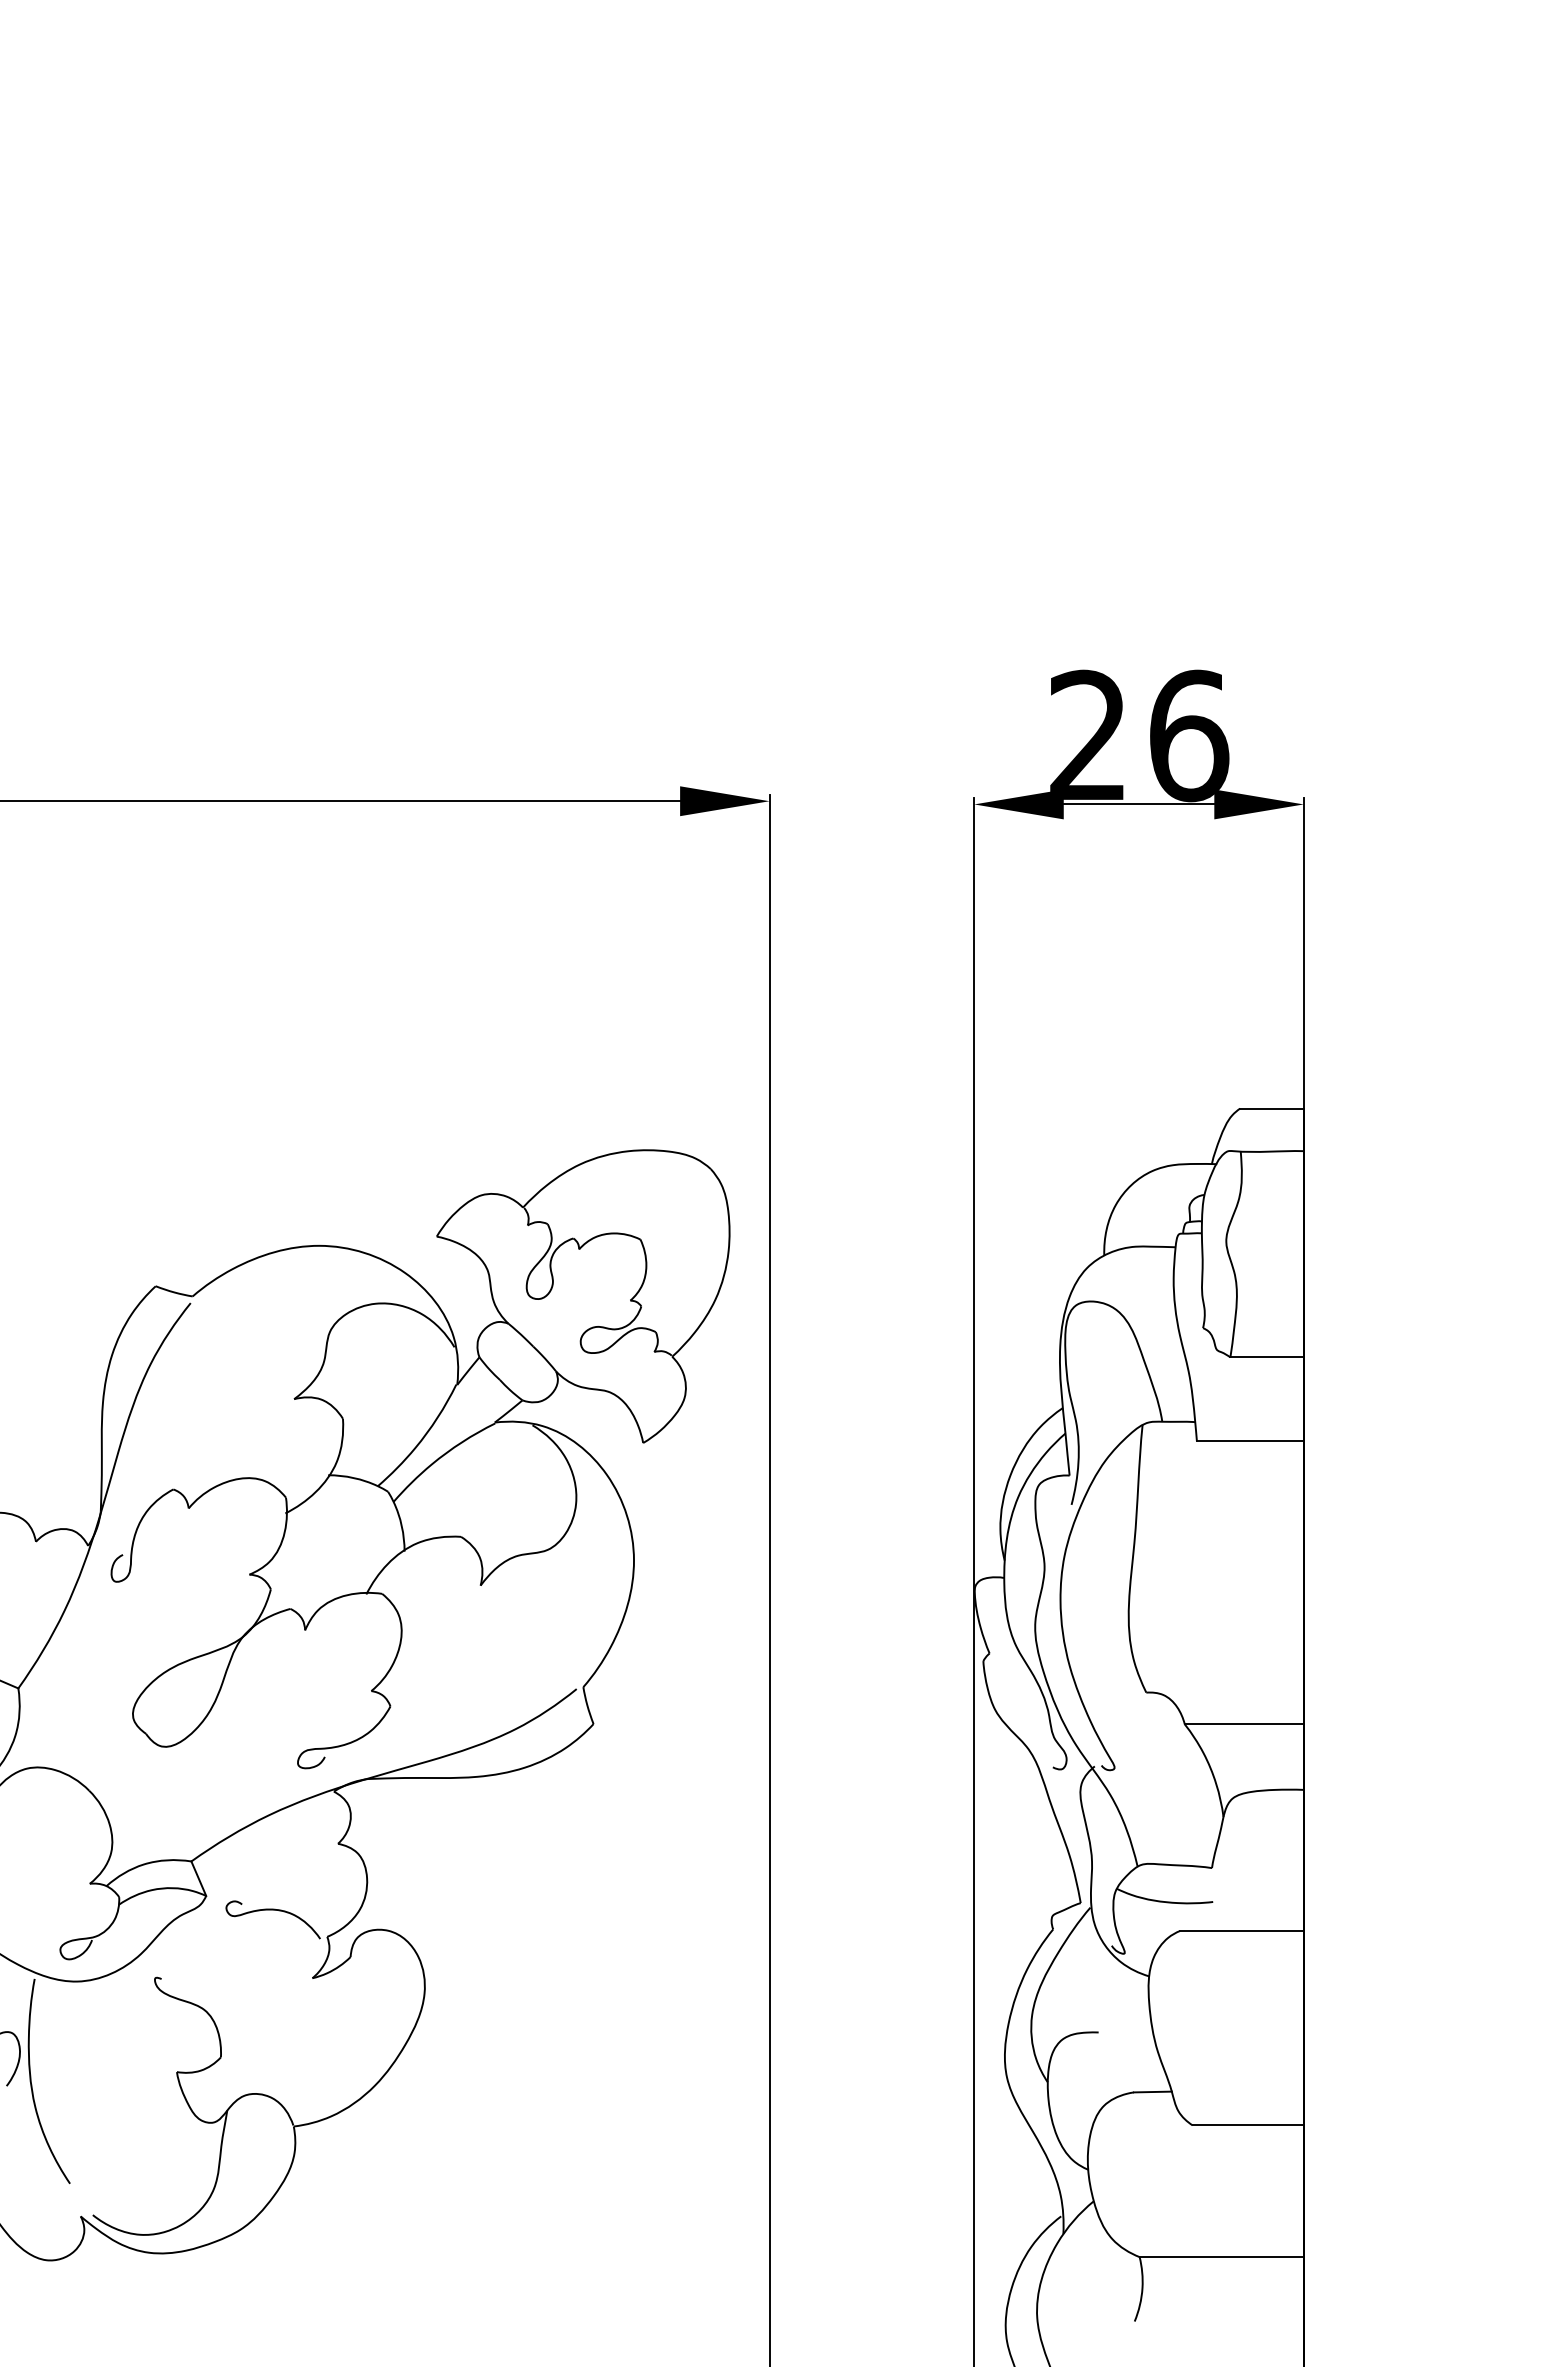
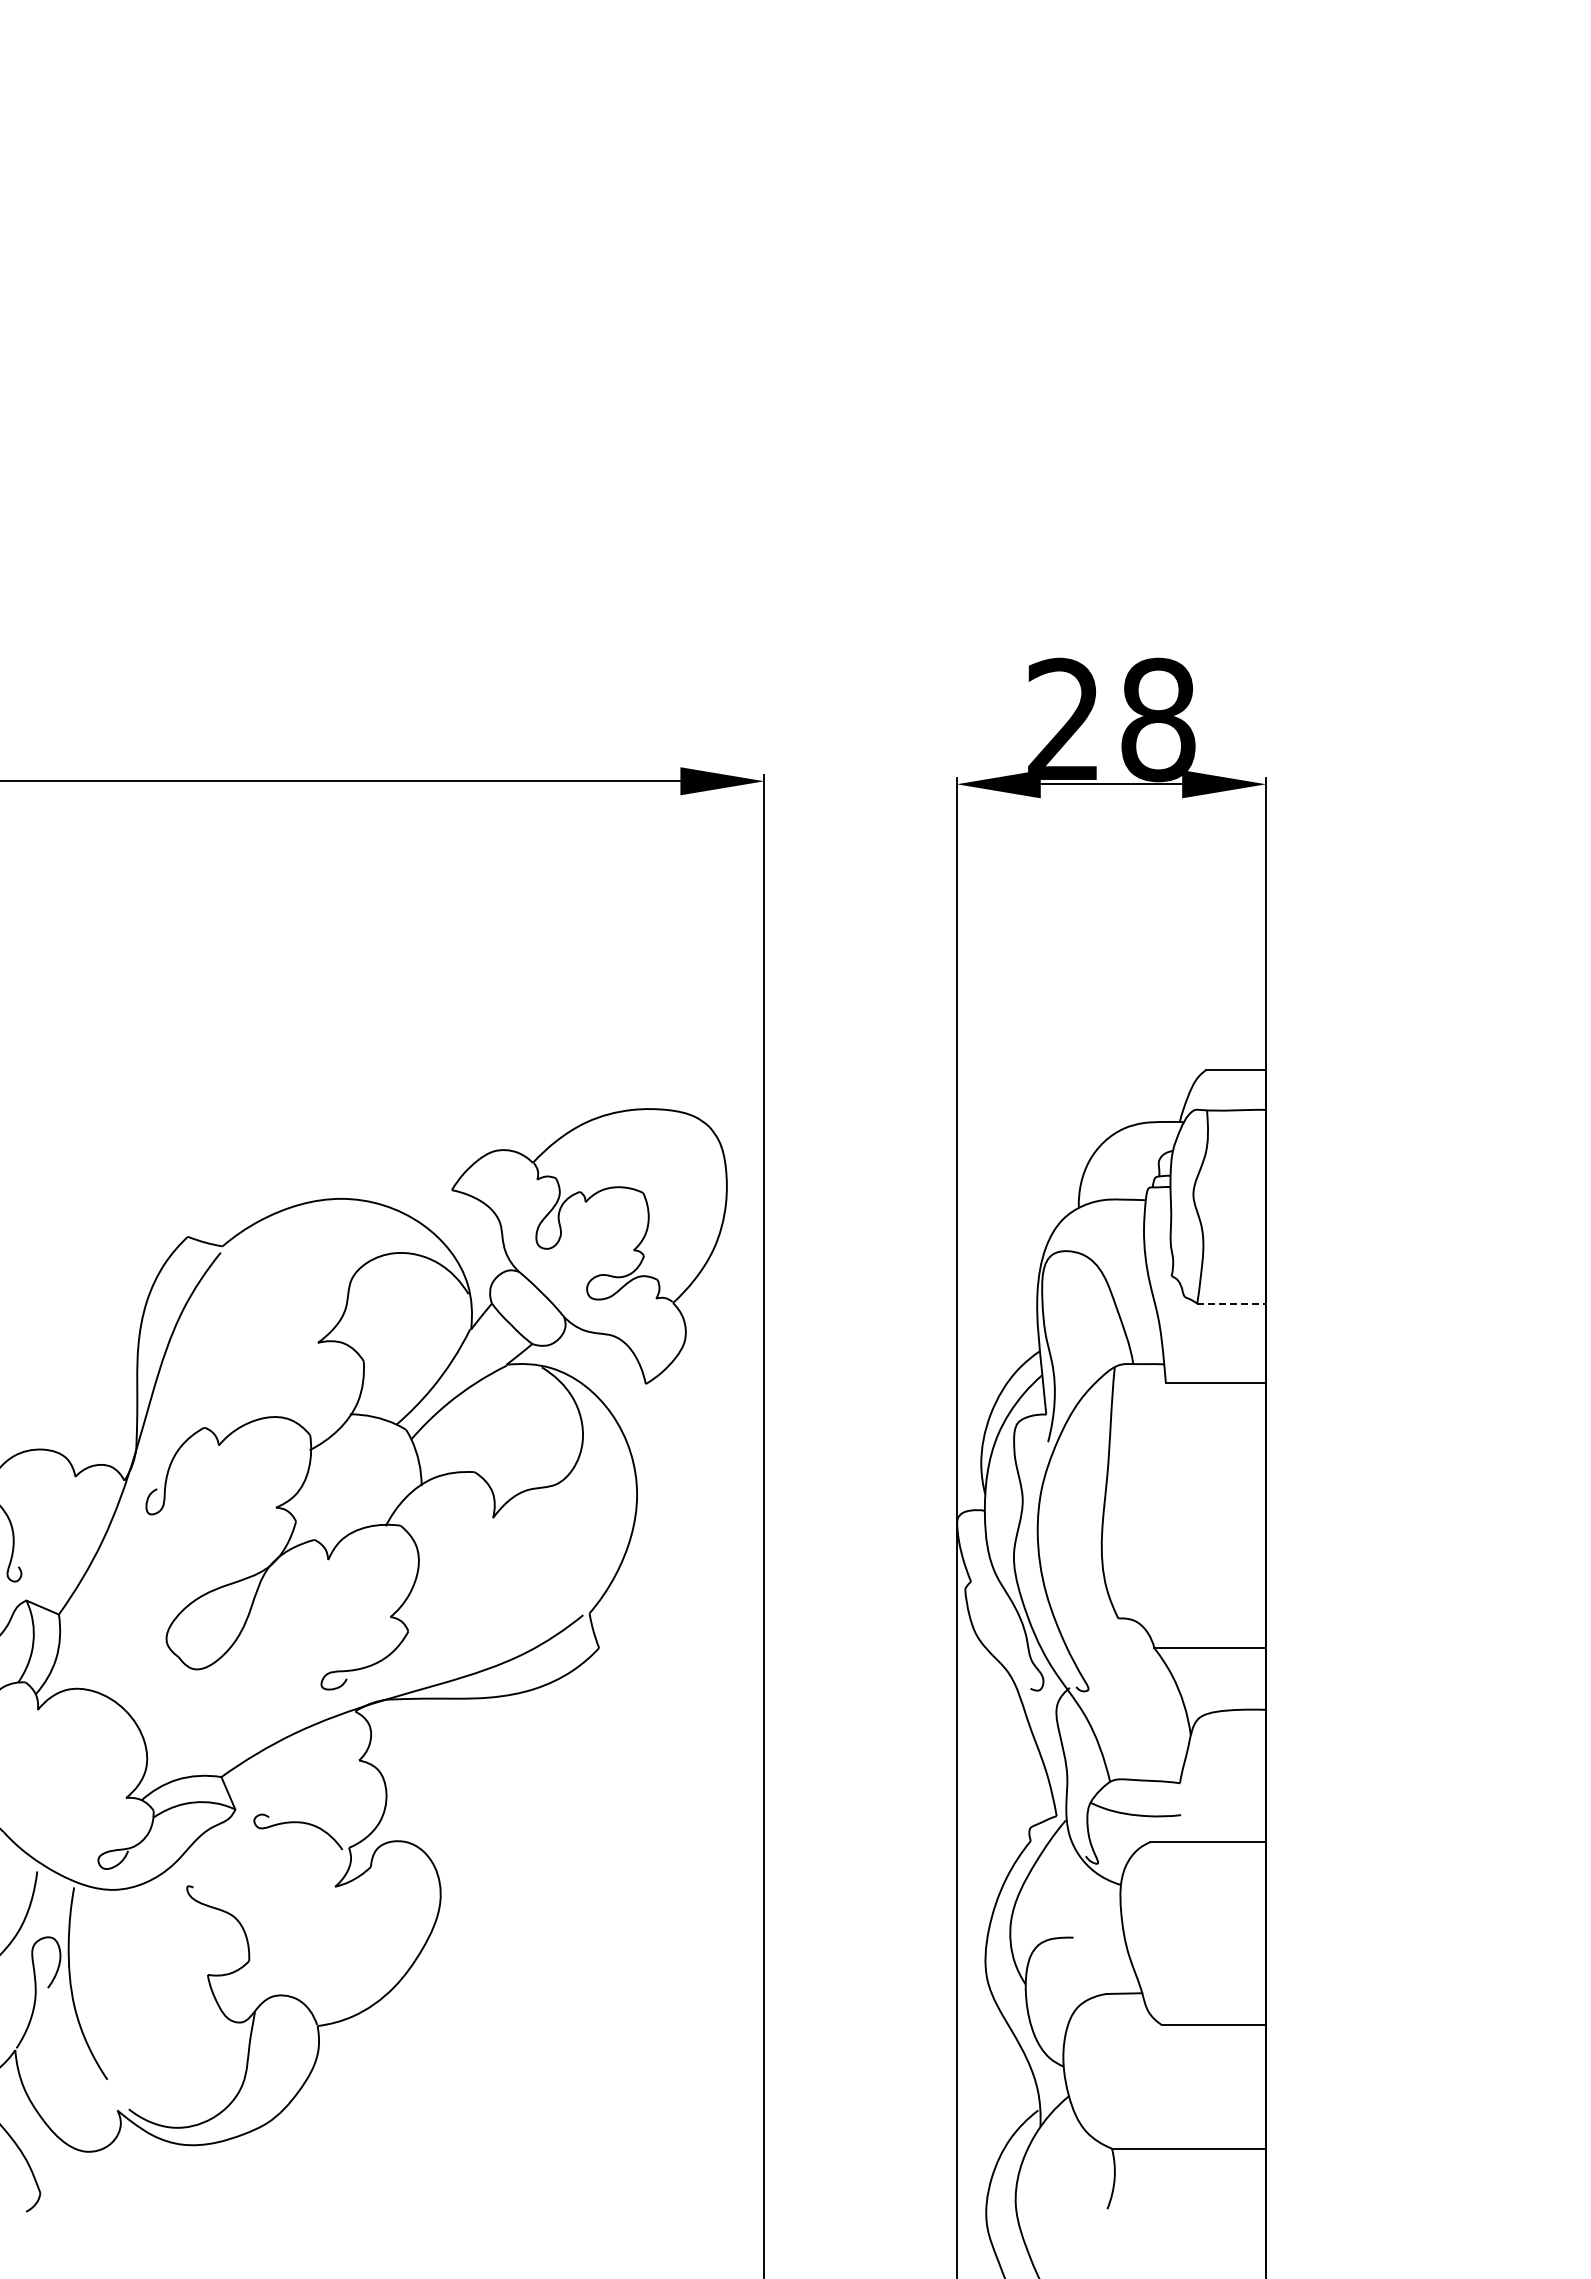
text: (1189, 735) -> (1158, 719), 26 -> 28
line: (1267, 1357) -> (1232, 1303), solid -> dashed

